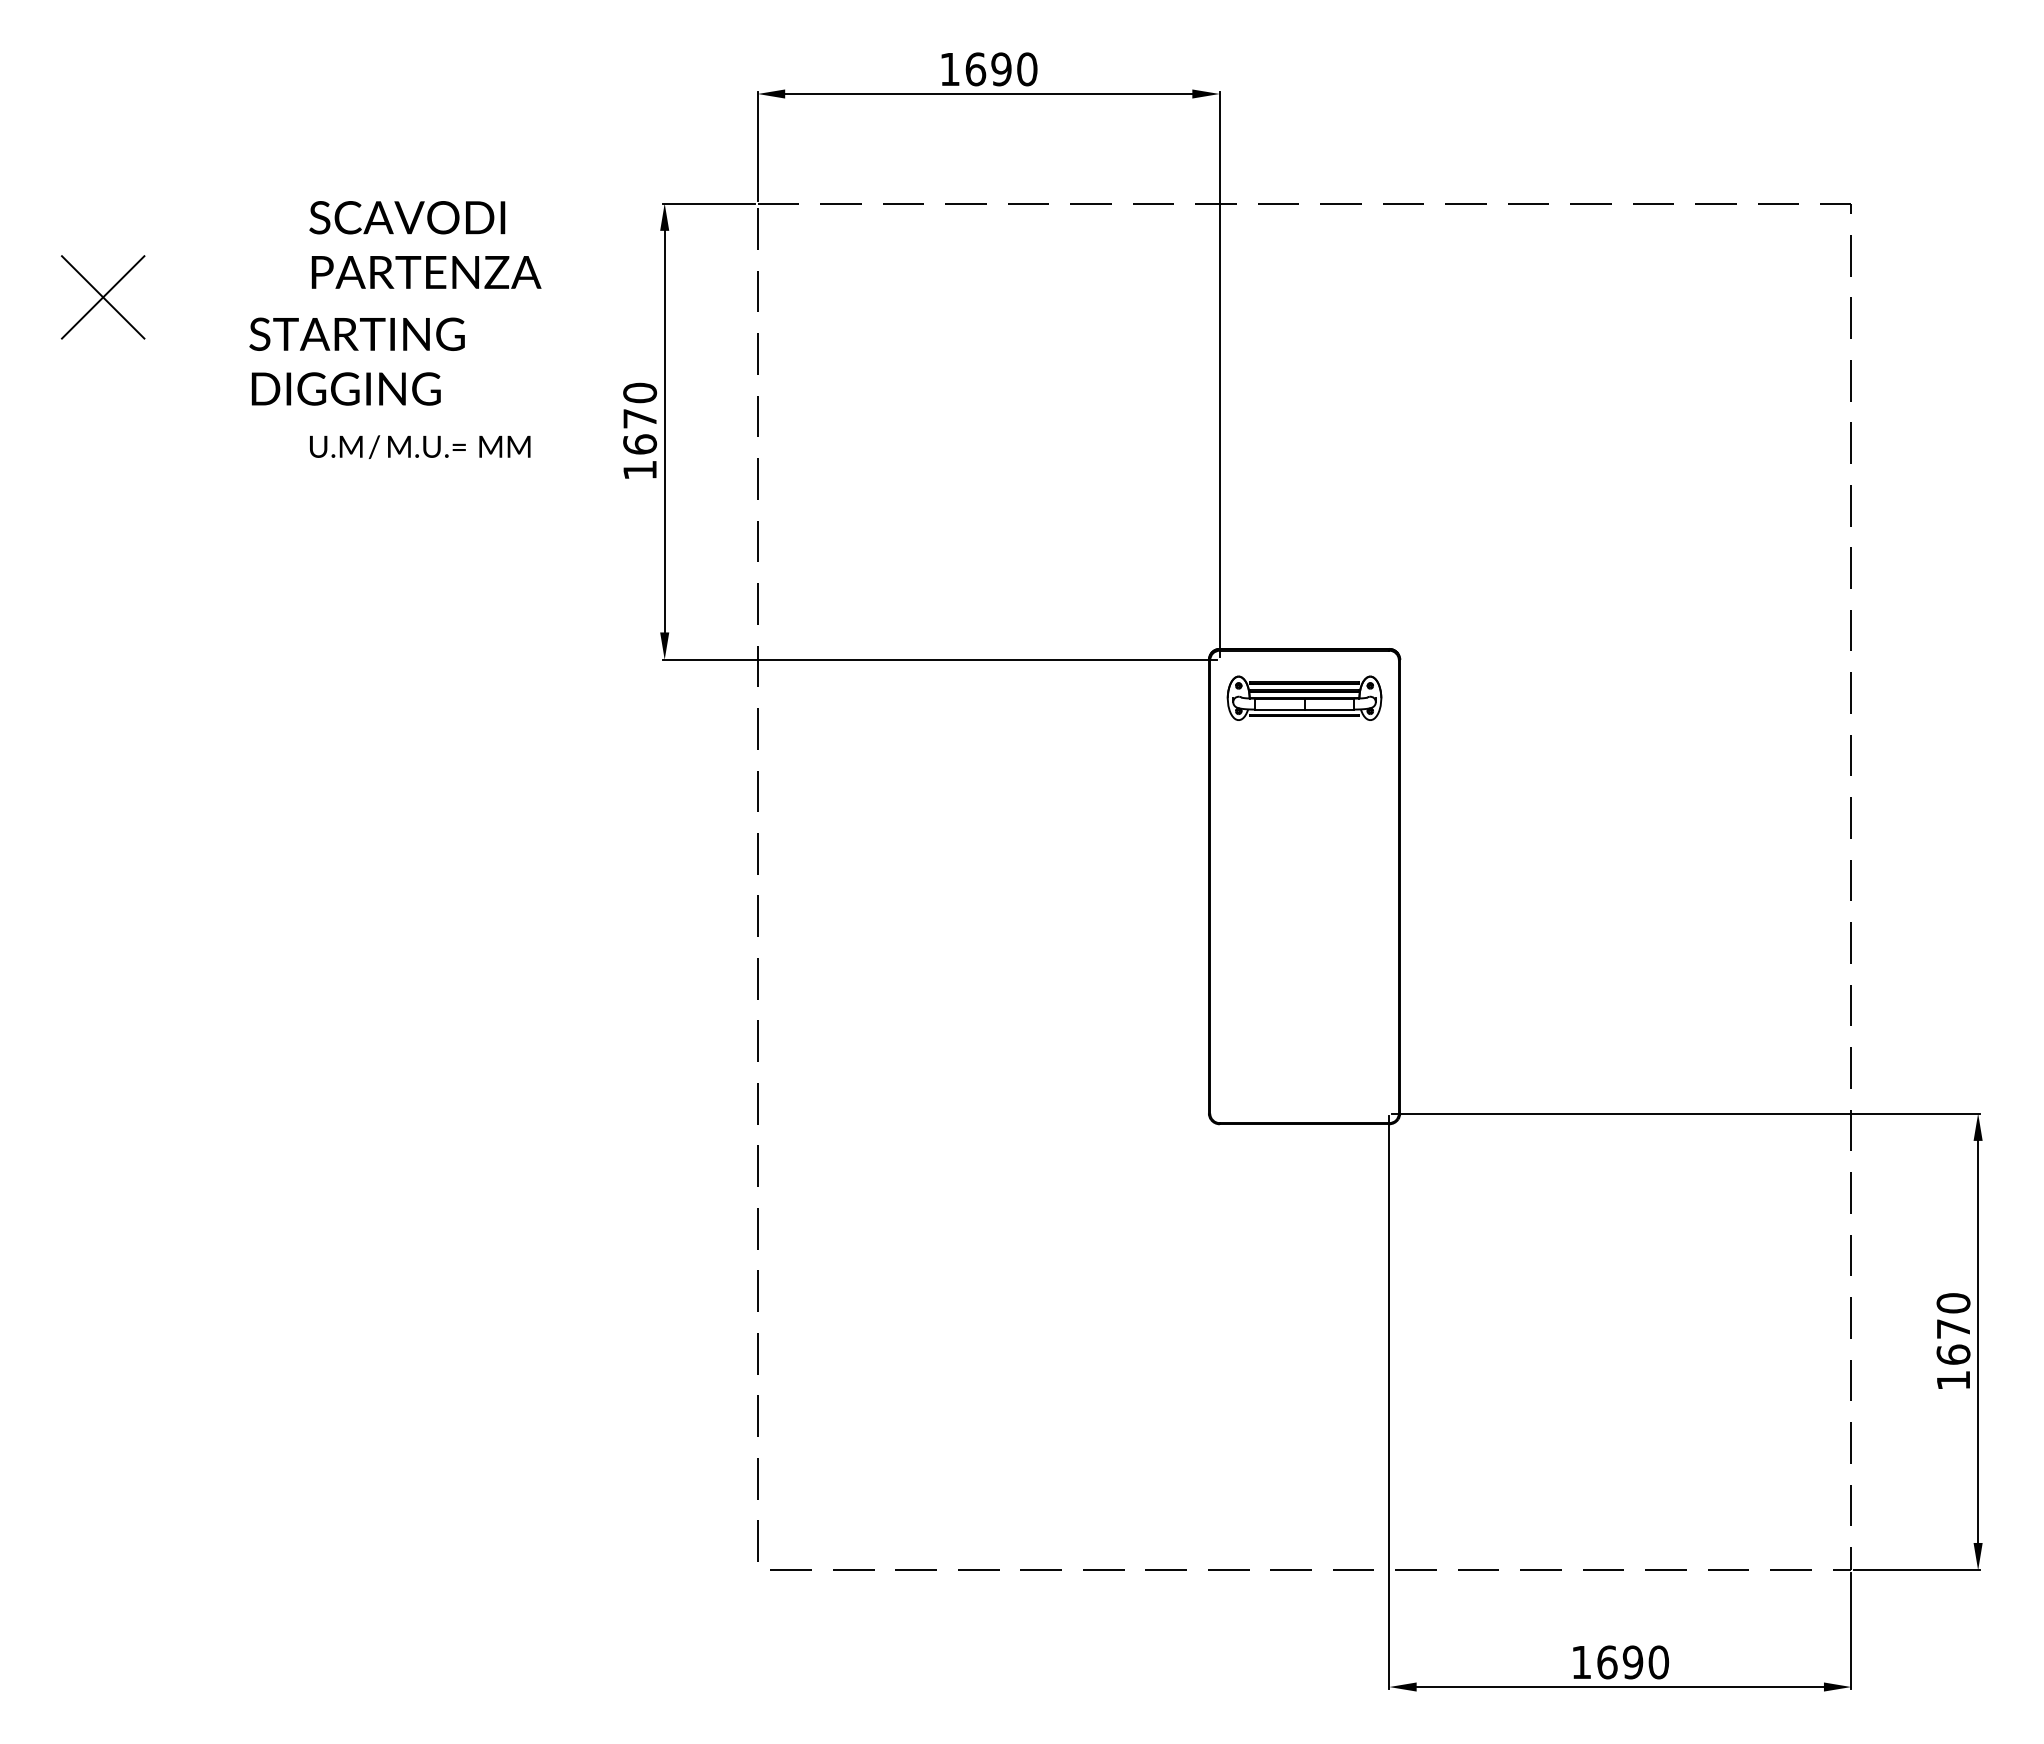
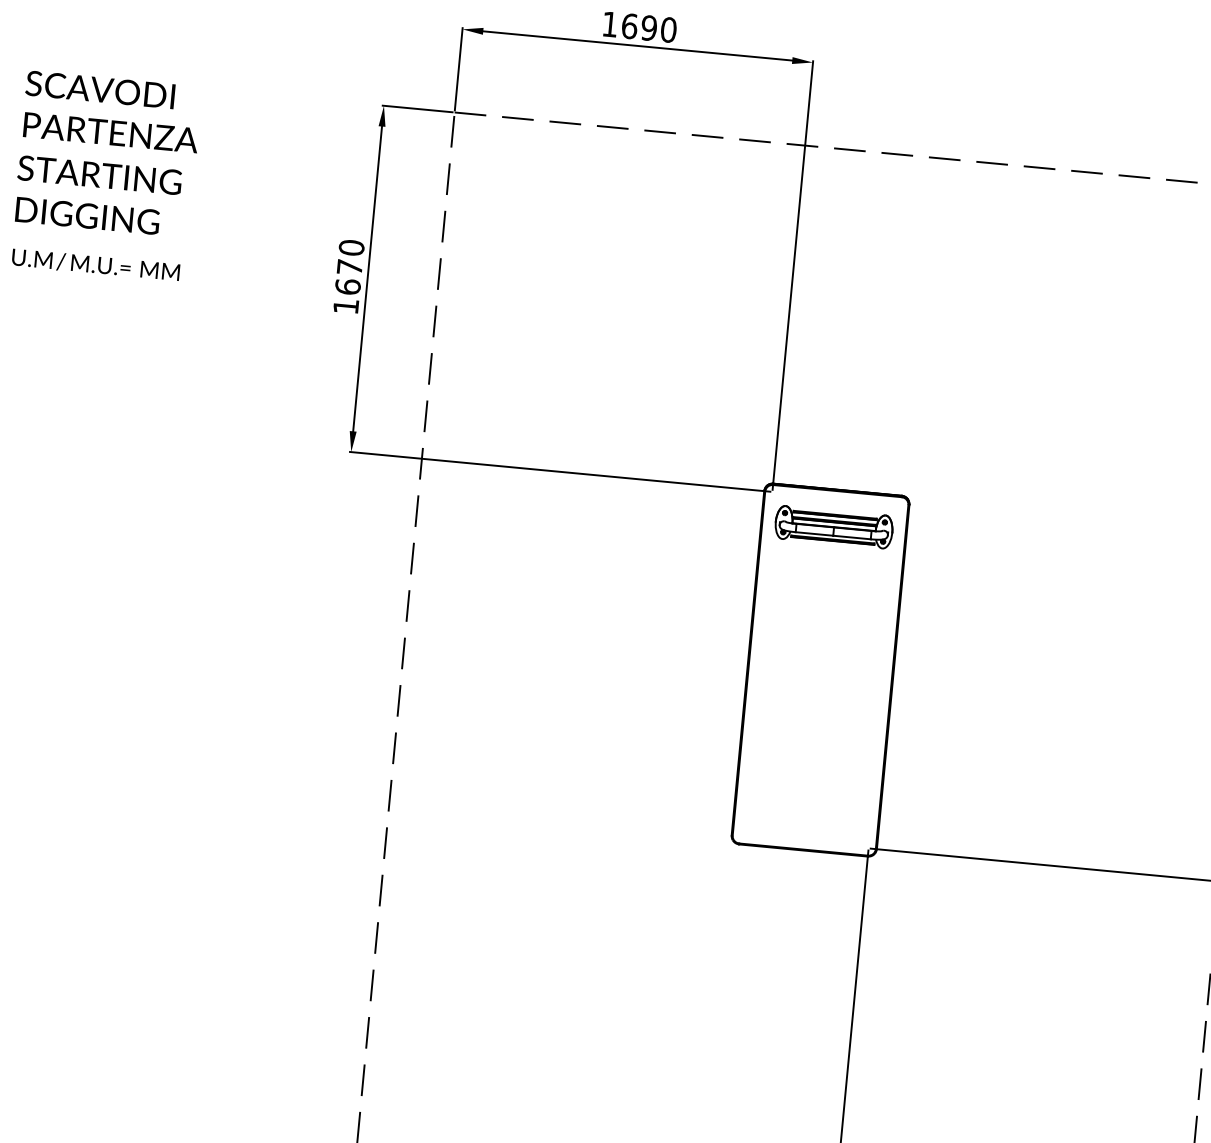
text: (425, 244) -> (112, 111), moved
text: (356, 361) -> (97, 195), moved
text: (420, 446) -> (96, 264), moved

